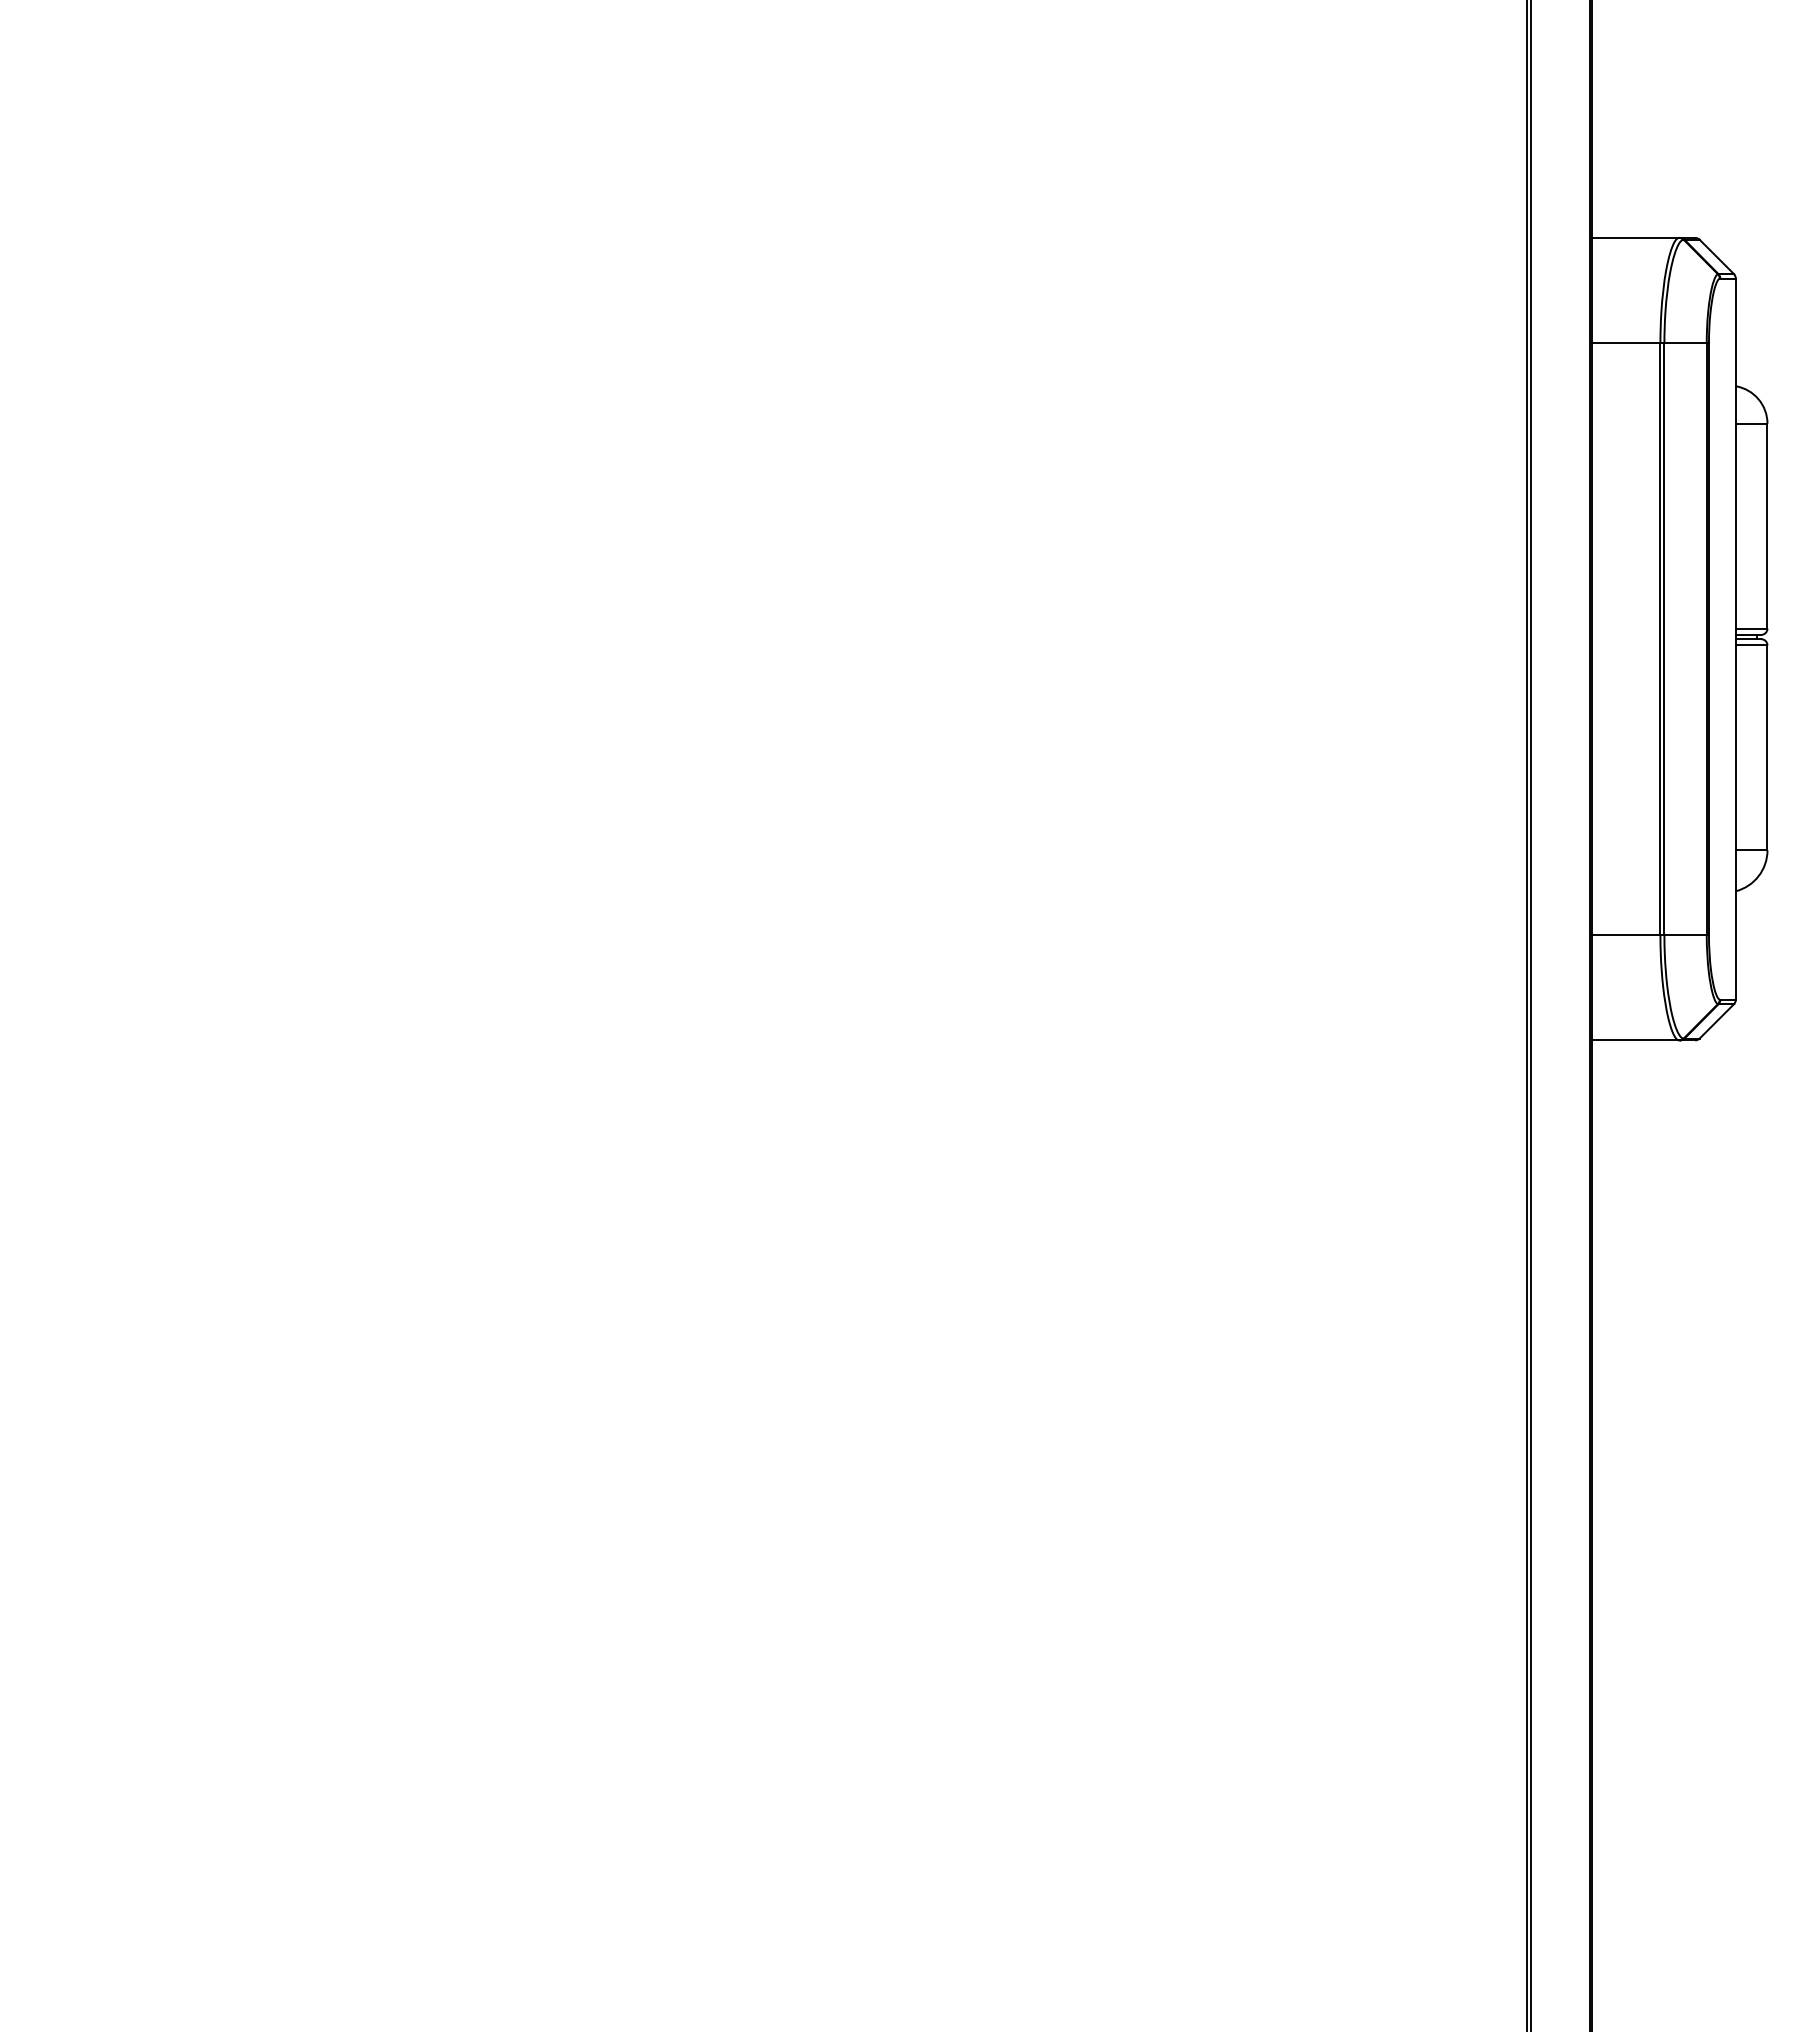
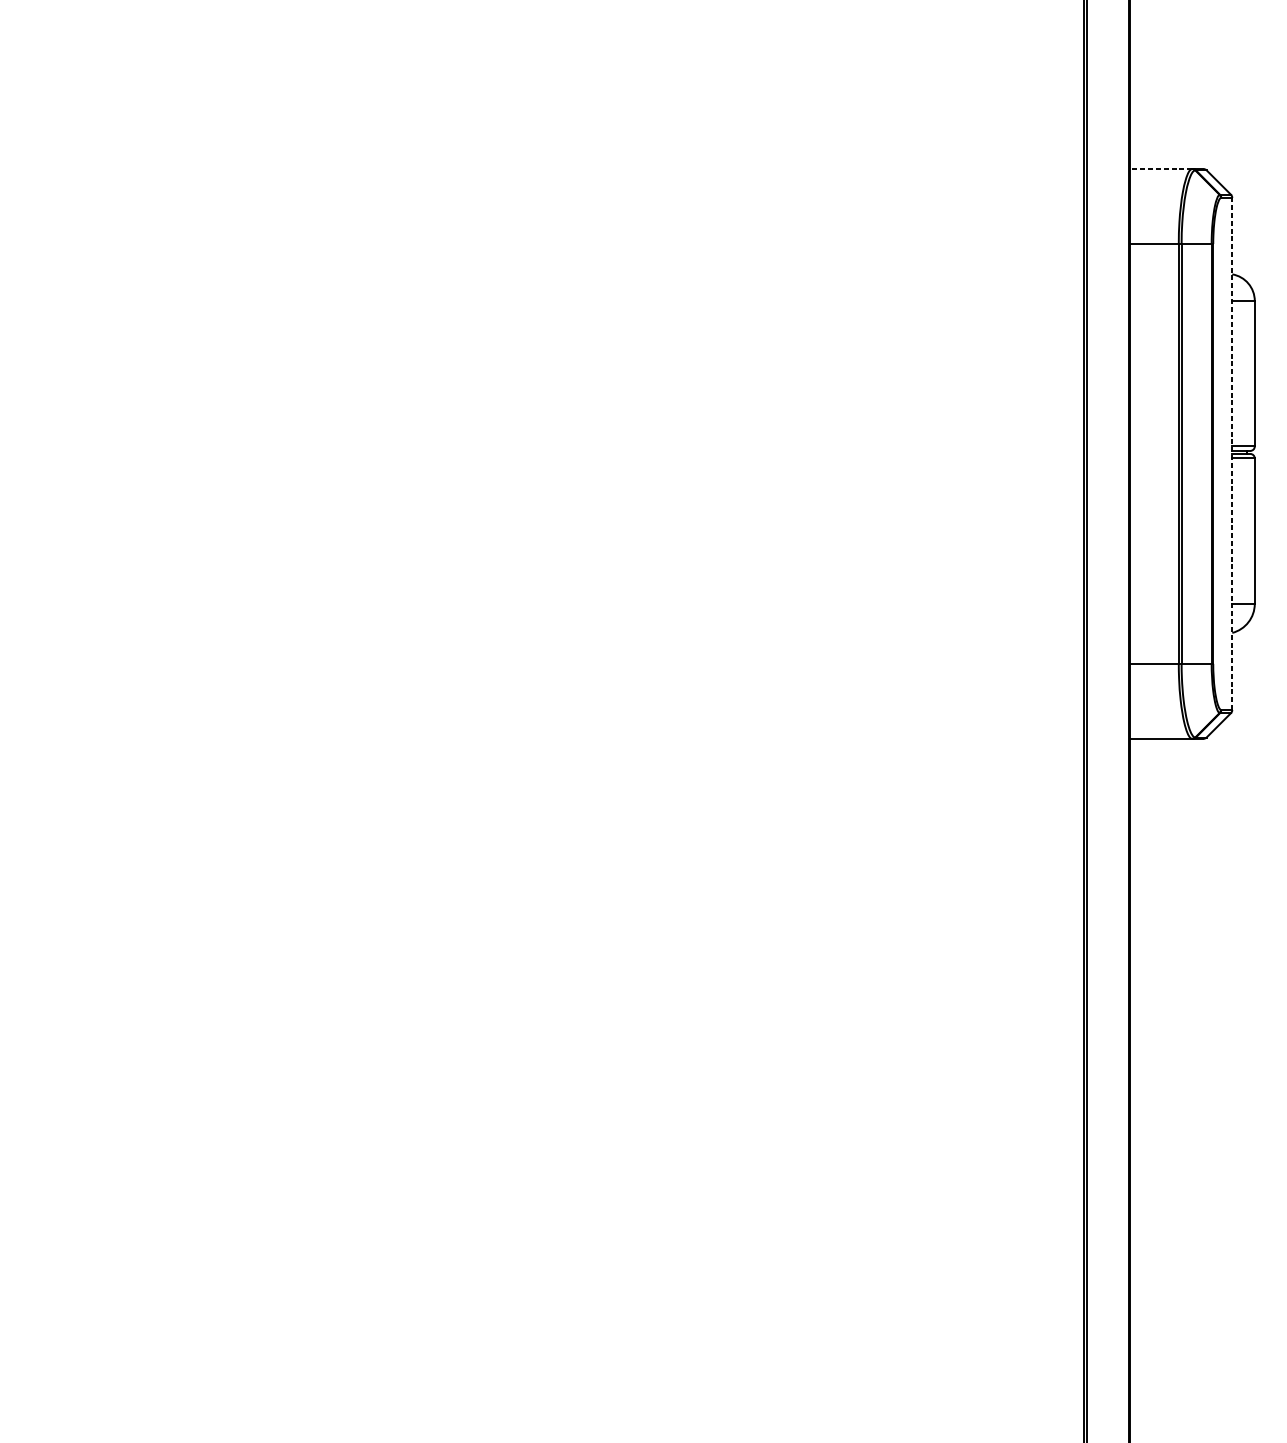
line: (1635, 237) -> (1161, 168), solid -> dashed
line: (1735, 639) -> (1232, 454), solid -> dashed

